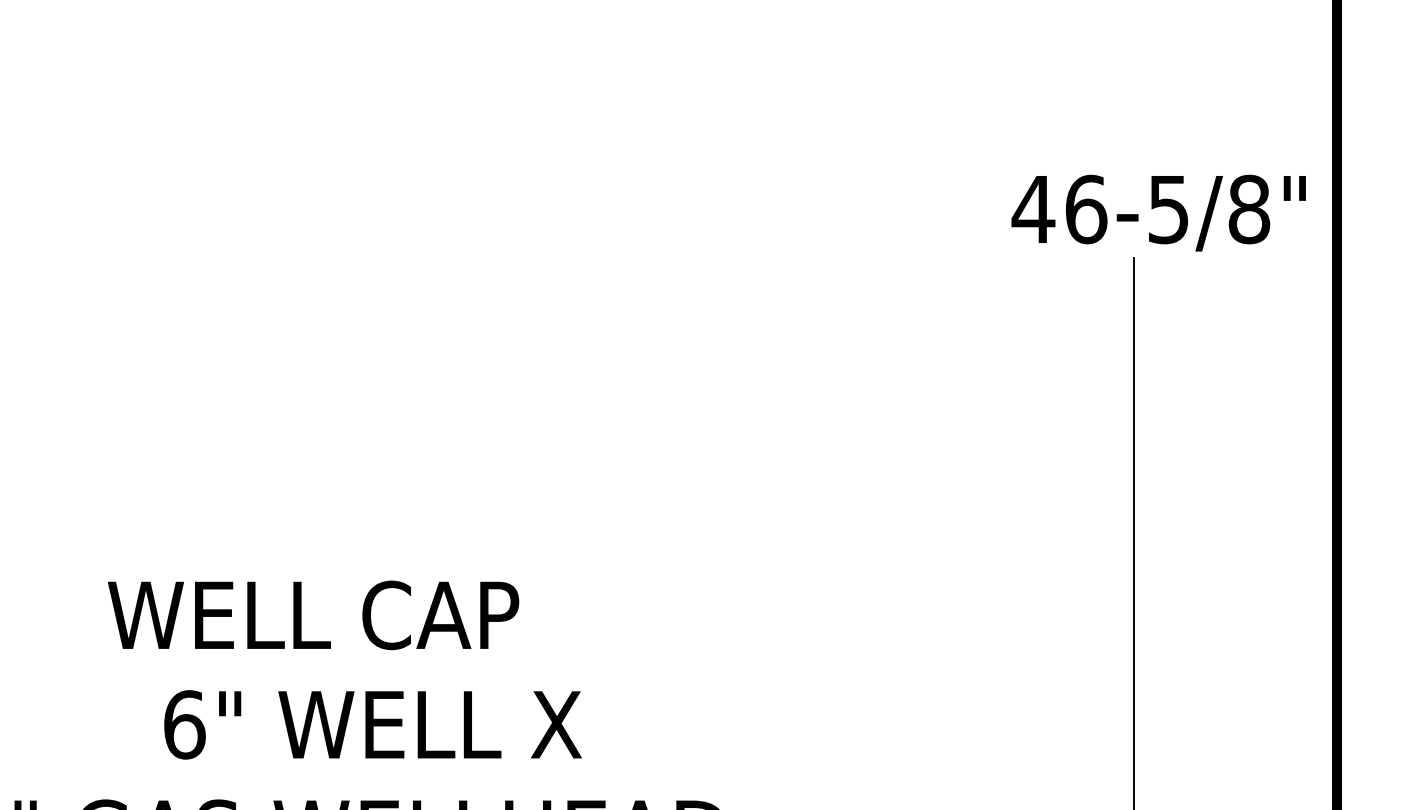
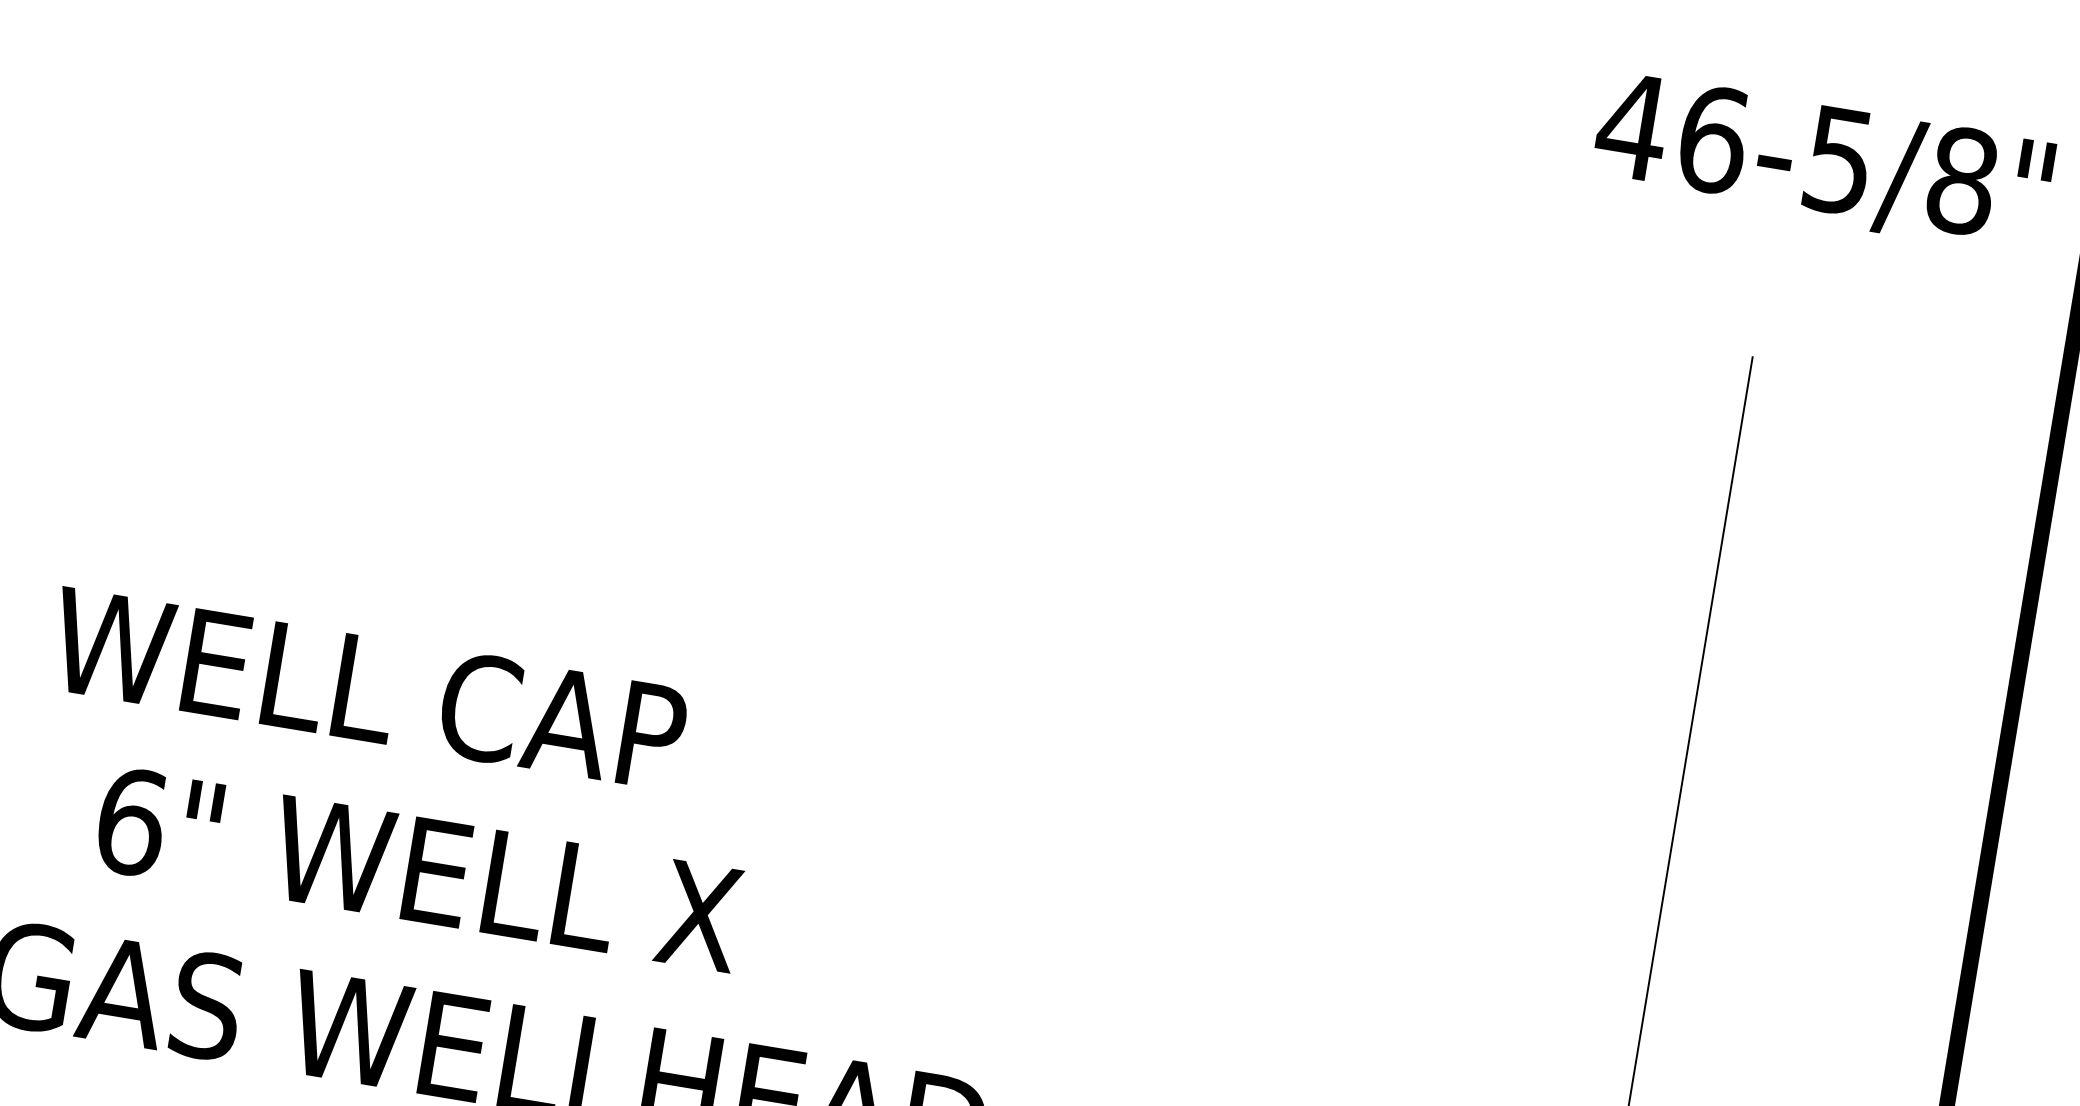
text: (1158, 212) -> (1822, 162), moved
text: (313, 615) -> (368, 689), moved
text: (372, 724) -> (418, 868), moved

